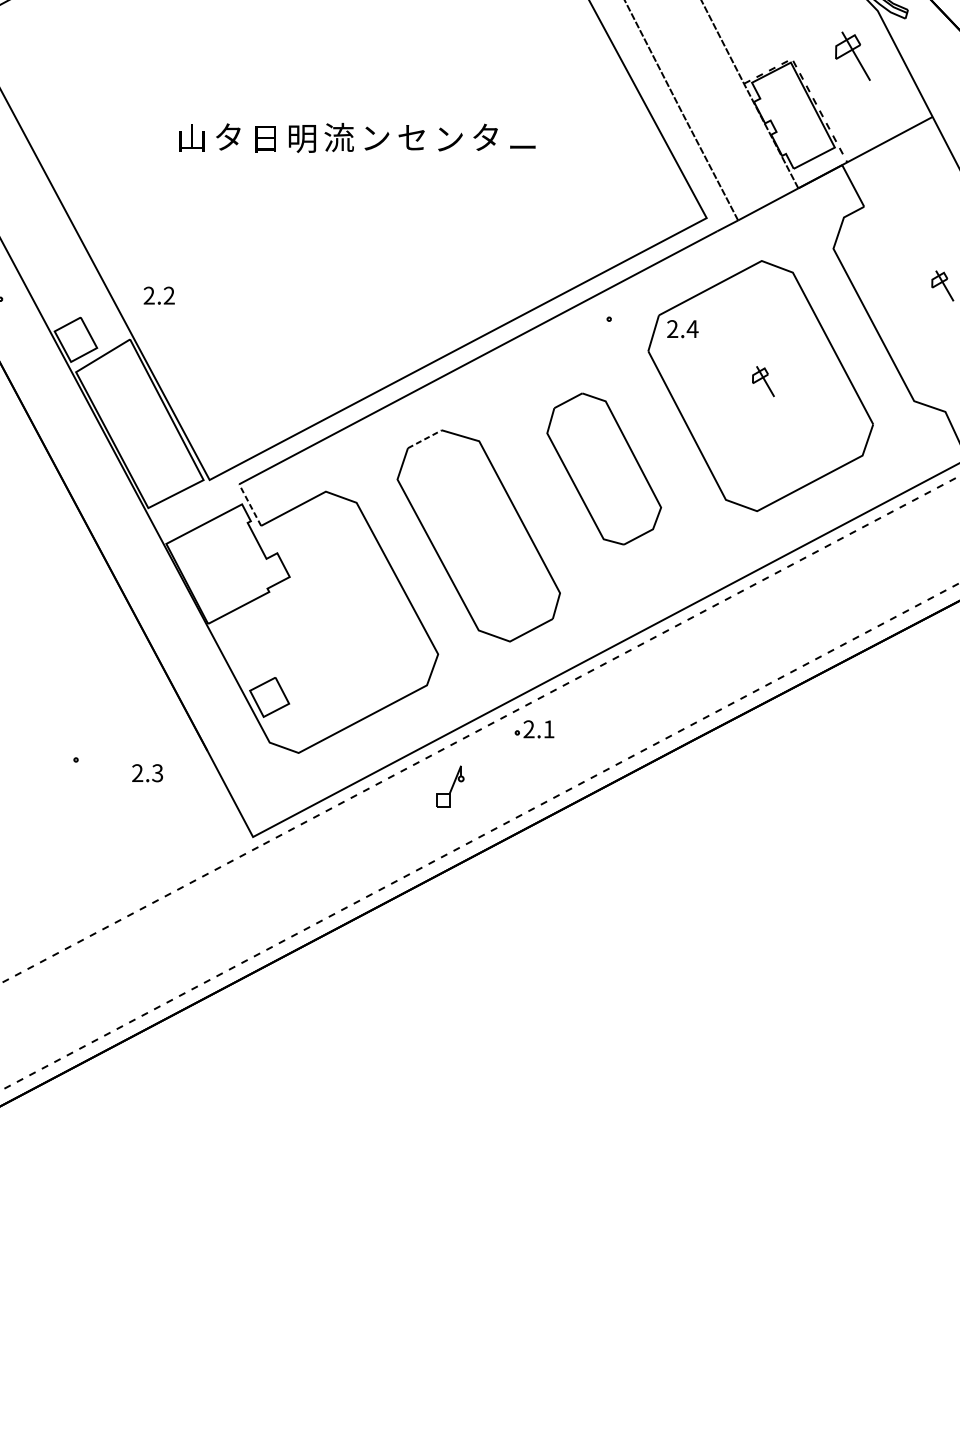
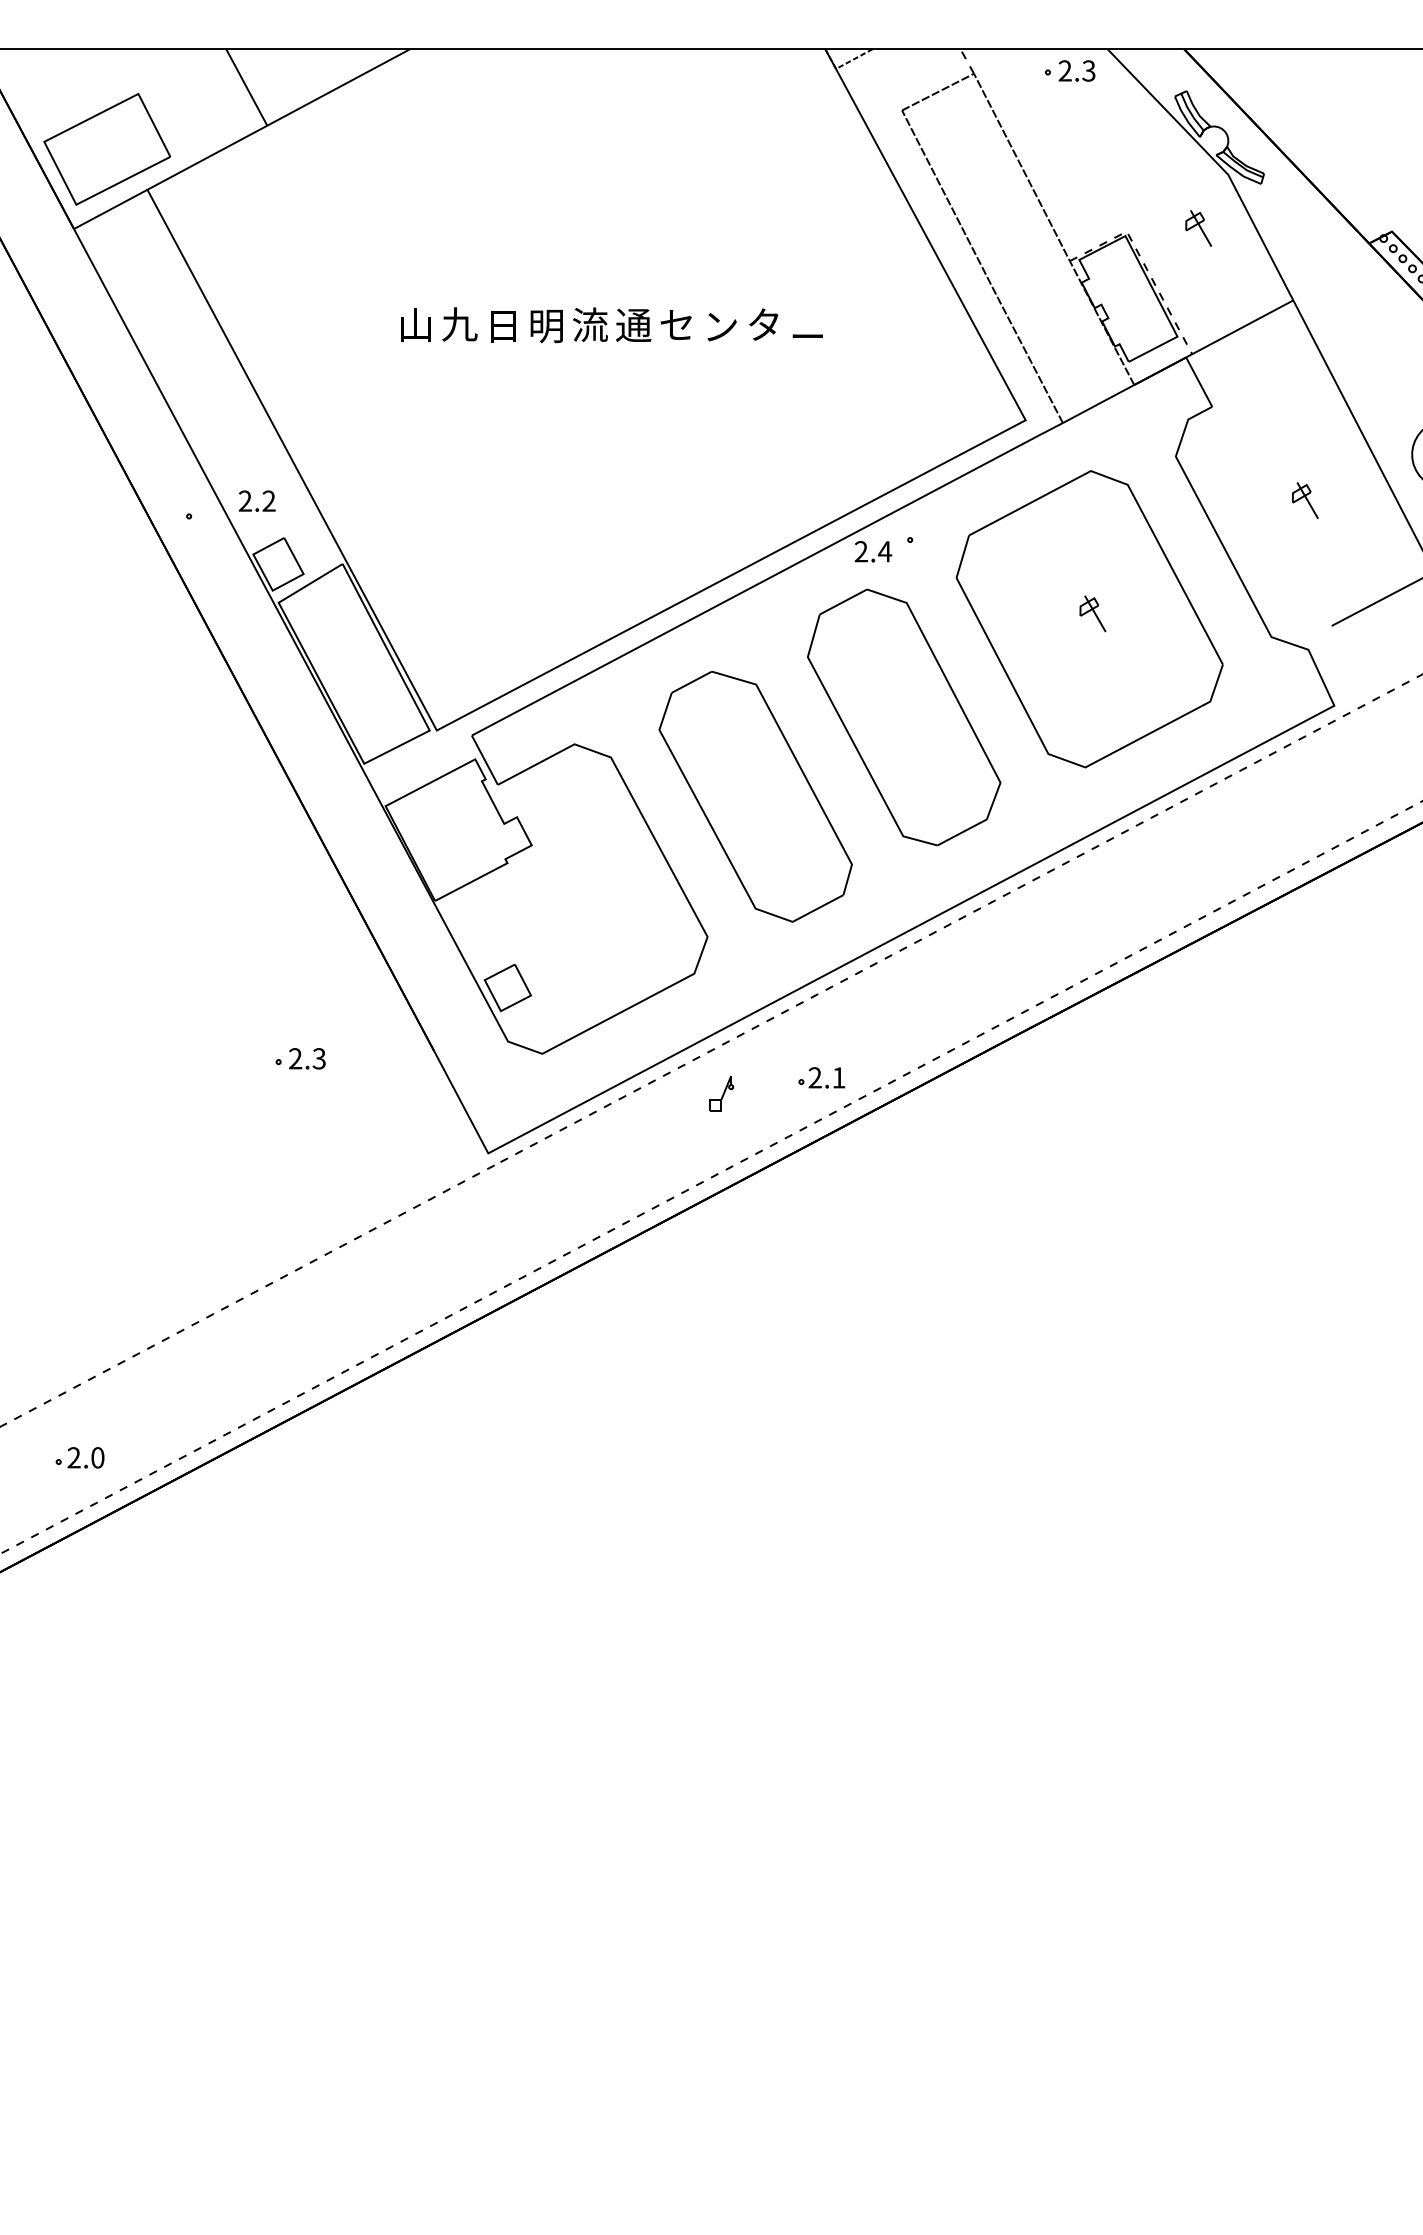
part: (852, 56) -> (1198, 228), size x0.62
text: (228, 137) -> (459, 324), タ -> 九
text: (375, 138) -> (633, 325), ン -> 通
text: (158, 295) -> (256, 500), moved
text: (682, 328) -> (873, 551), moved
line: (424, 439) -> (691, 682), dashed -> solid
part: (604, 469) -> (904, 717), size x1.43
line: (249, 505) -> (484, 760), dashed -> solid
part: (534, 729) -> (821, 1077), moved
text: (147, 772) -> (307, 1058), moved
part: (449, 786) -> (721, 1093), size x0.71

